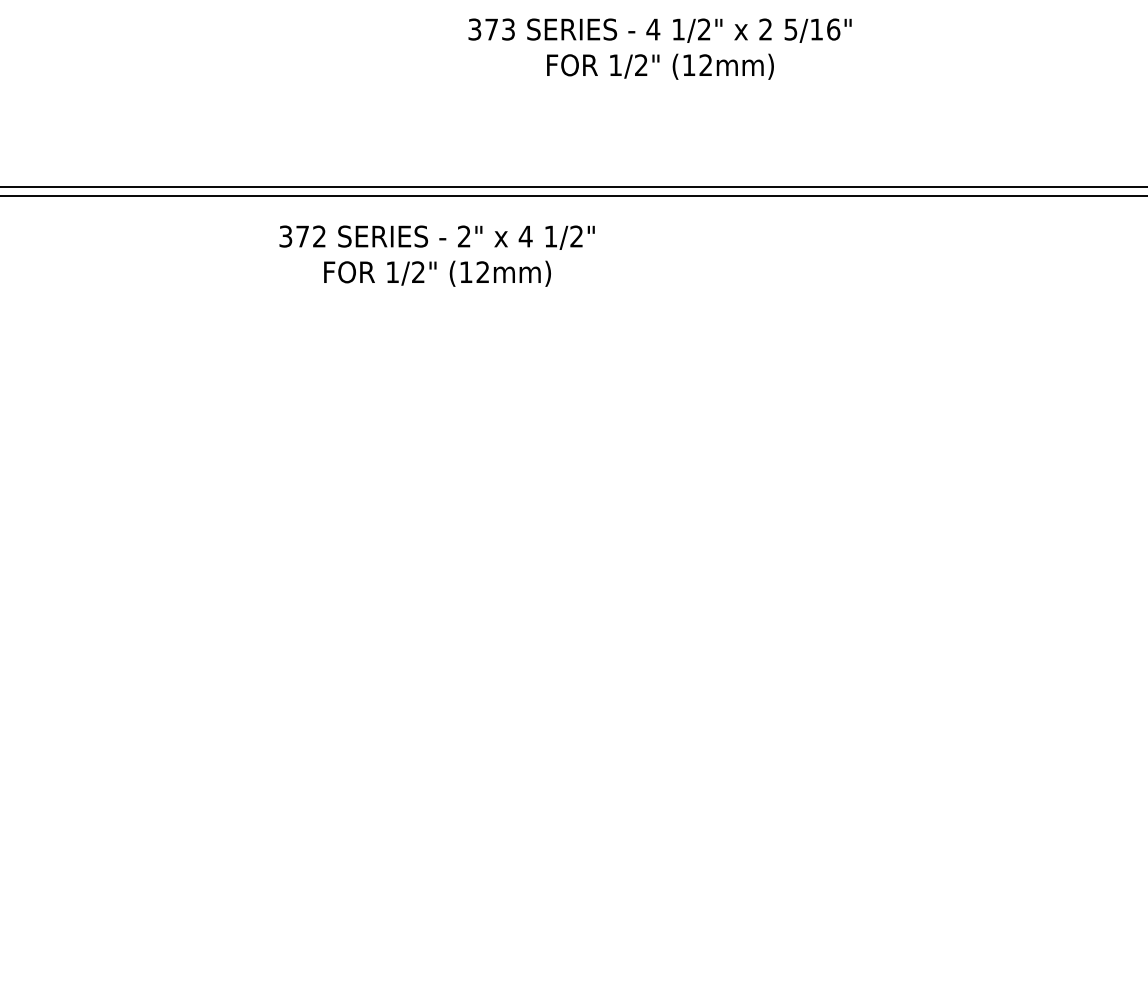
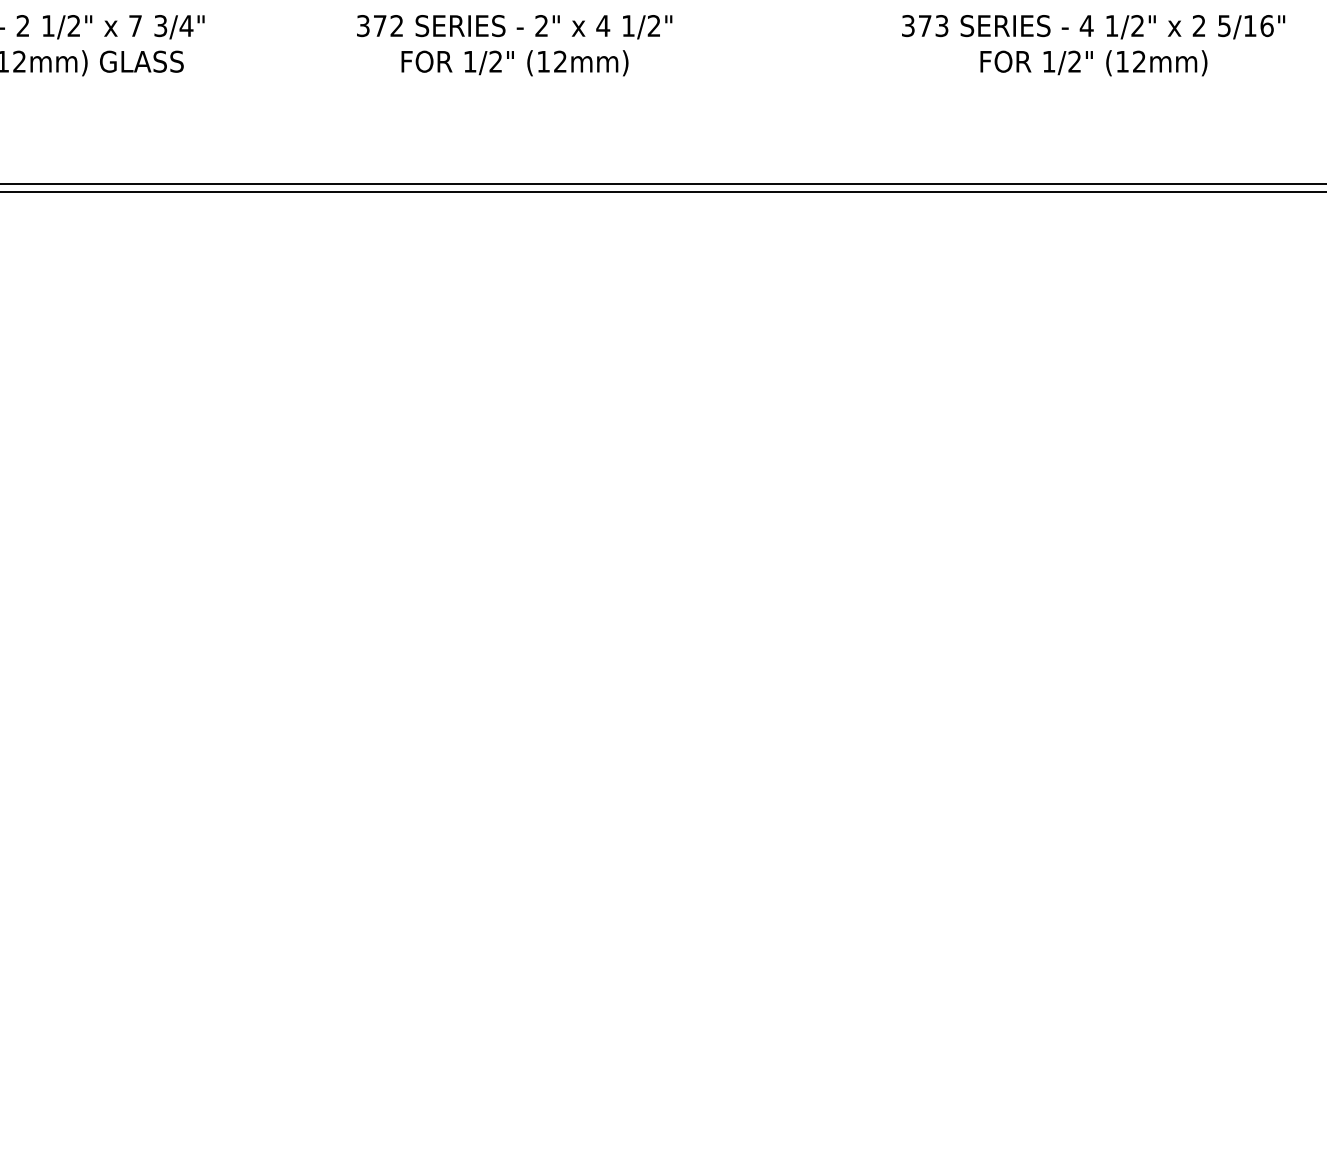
text: (660, 49) -> (1093, 45), moved
text: (437, 256) -> (514, 45), moved

